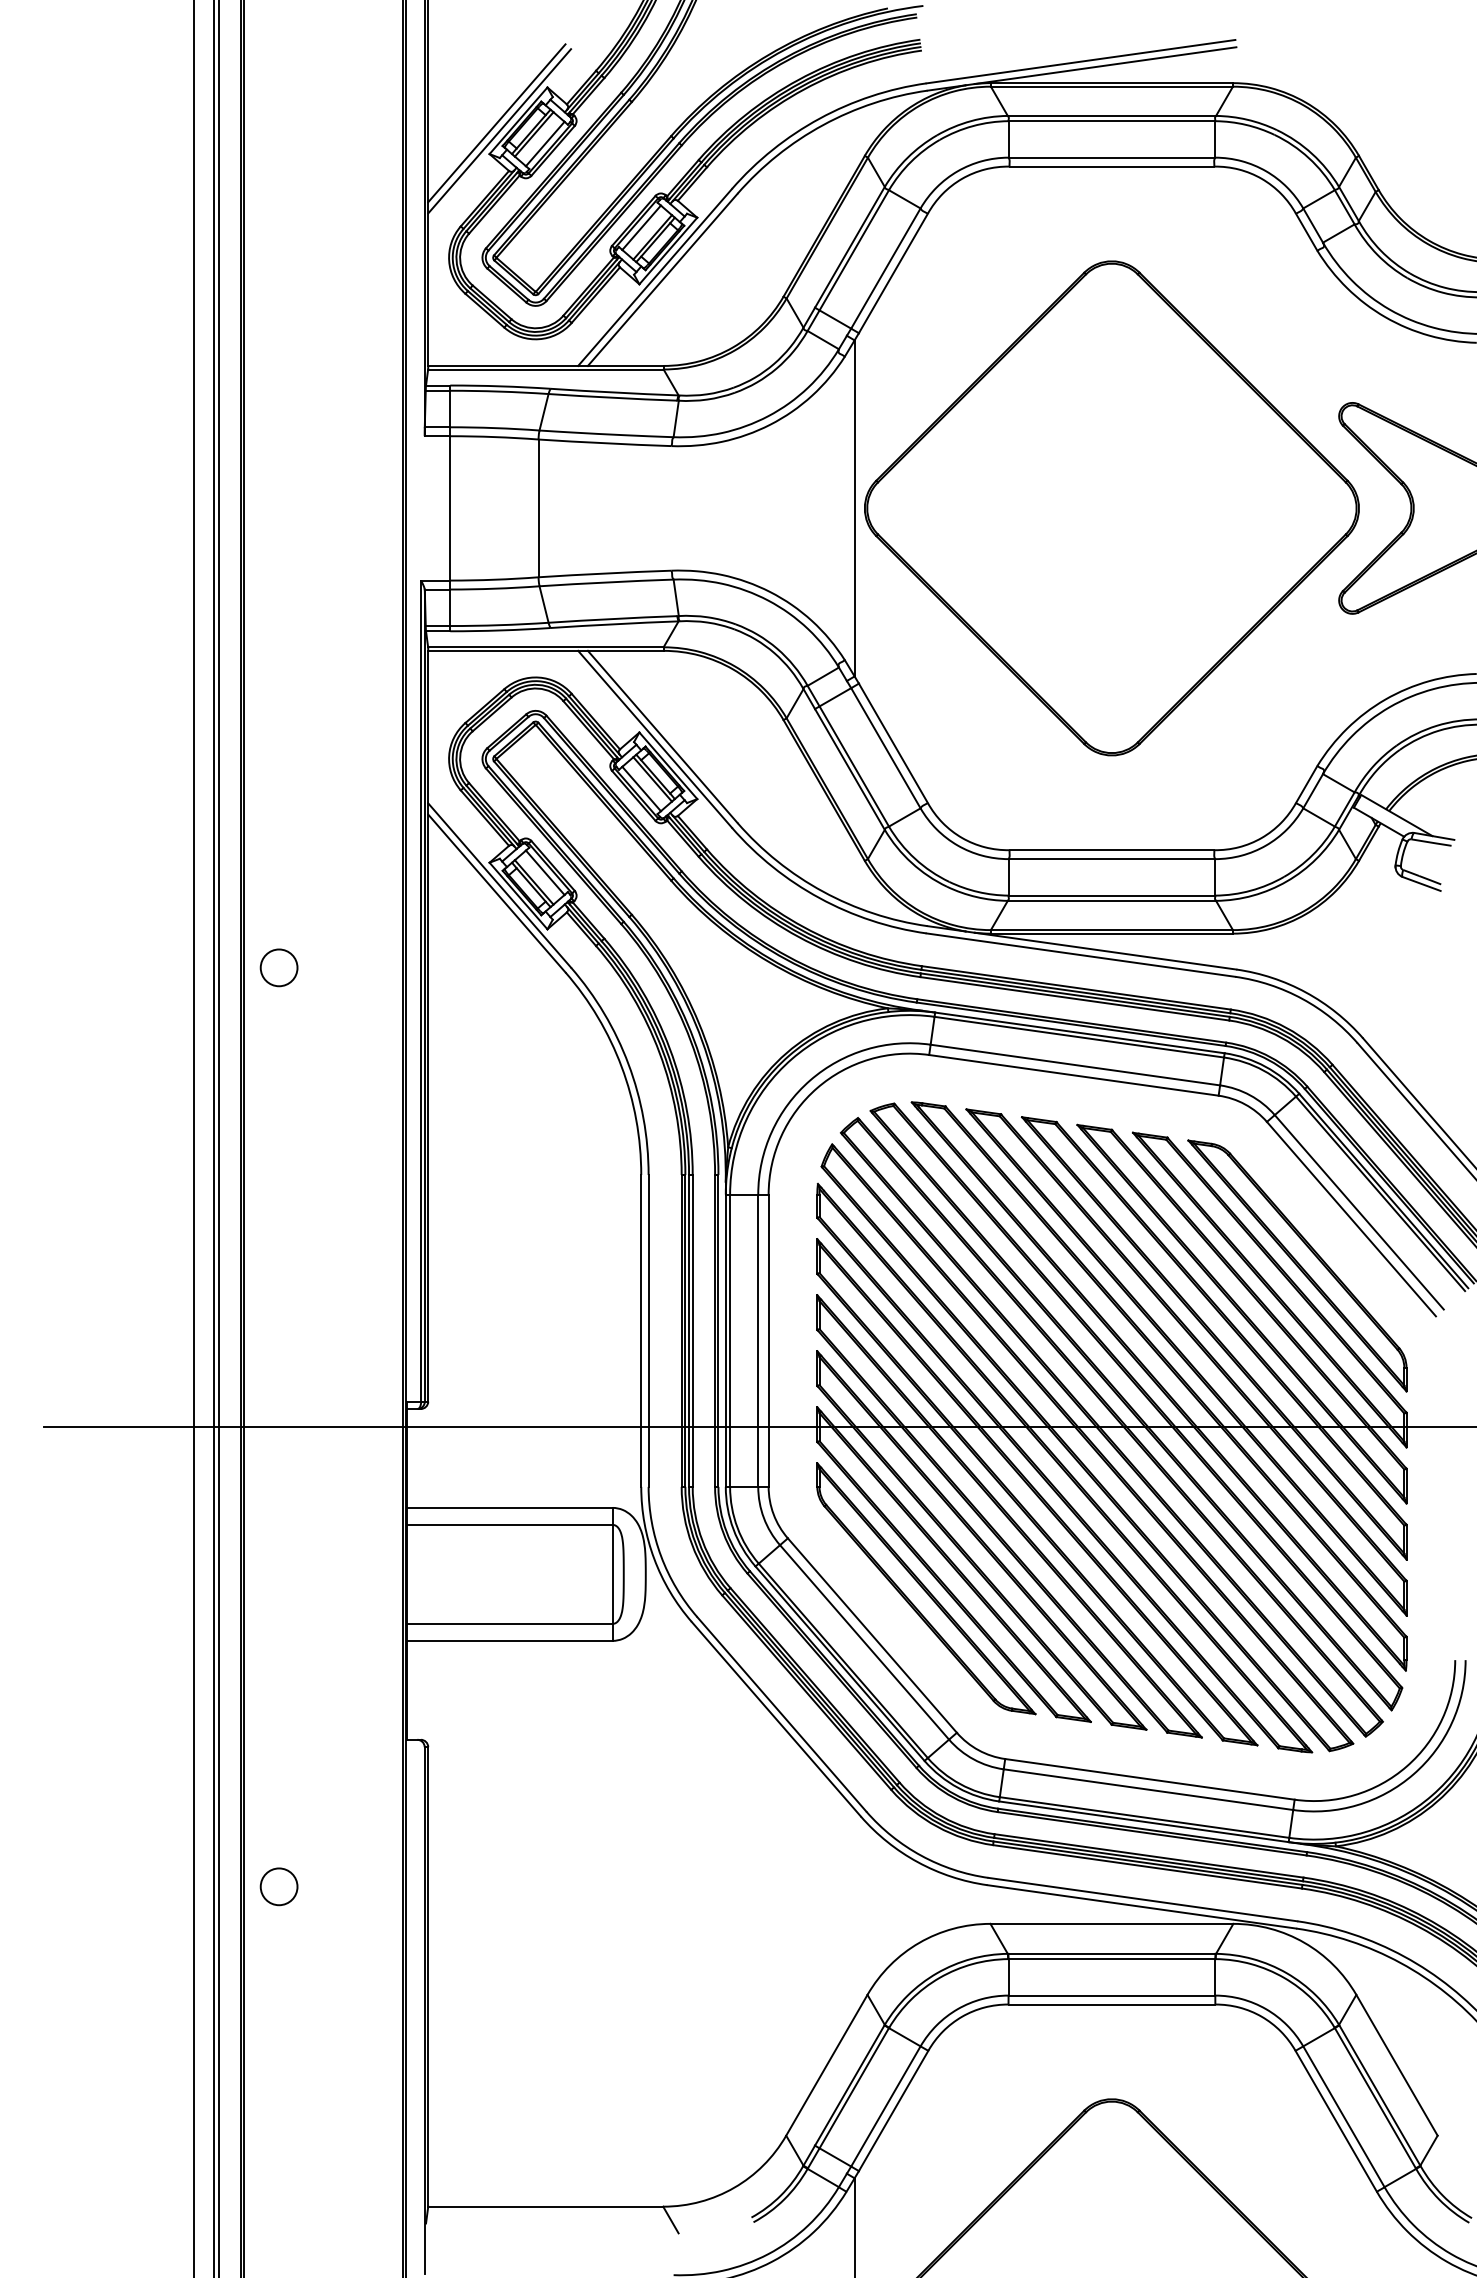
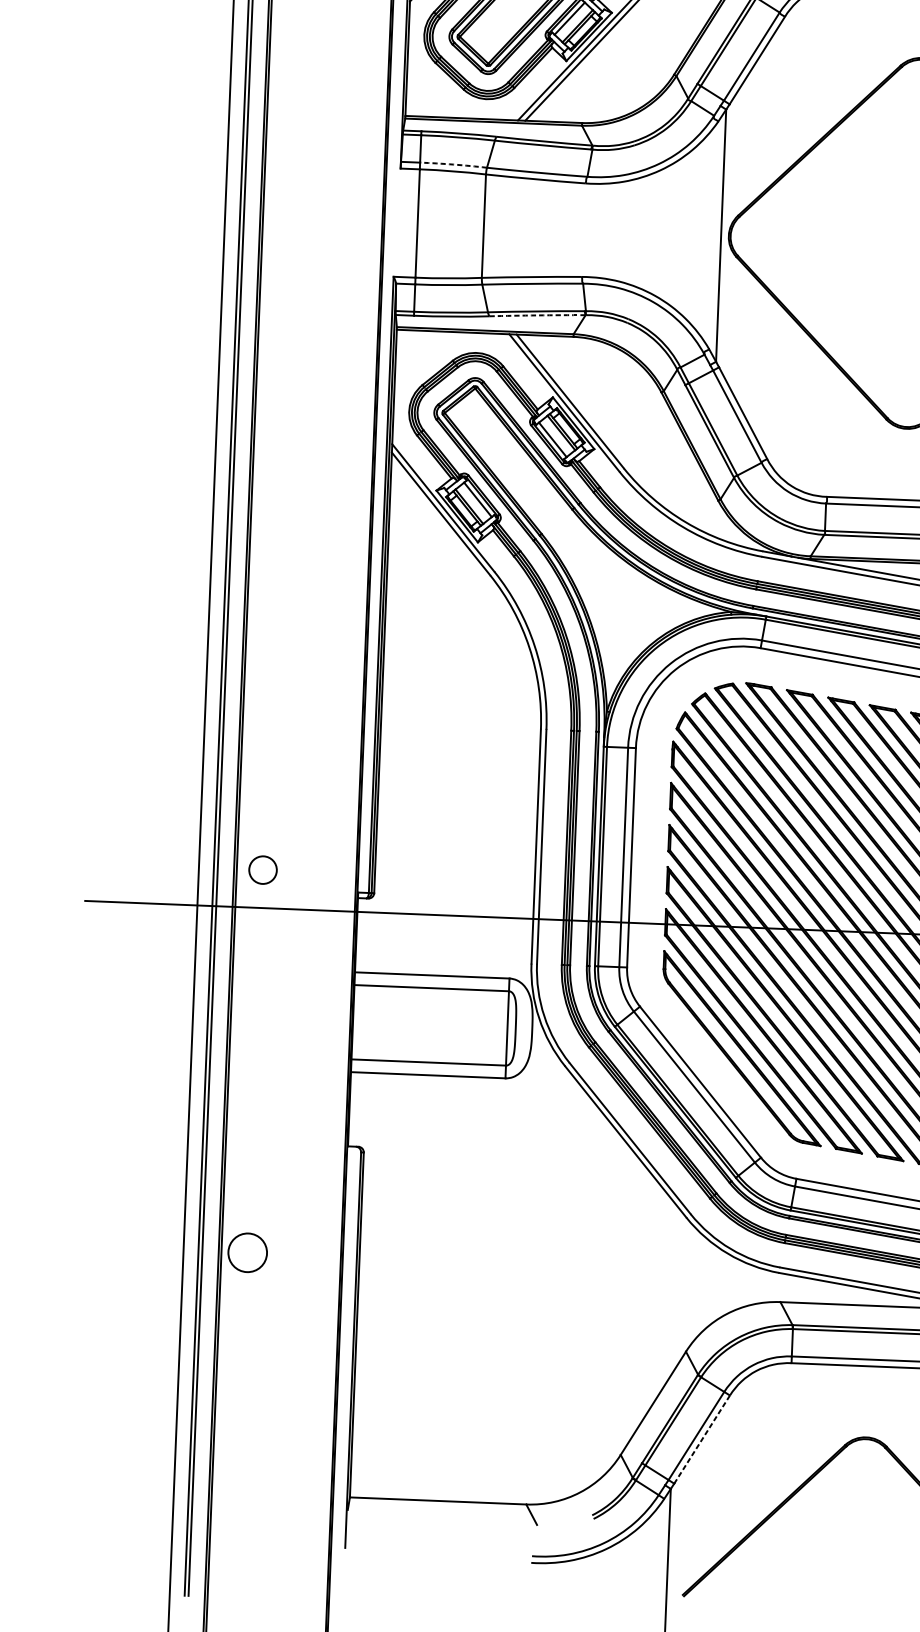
arc: (494, 428) -> (453, 164), solid -> dashed
arc: (614, 624) -> (537, 315), solid -> dashed
circle: (278, 967) -> (262, 869), moved
circle: (278, 1886) -> (247, 1252), size x1.4
line: (893, 2111) -> (701, 1439), solid -> dashed

